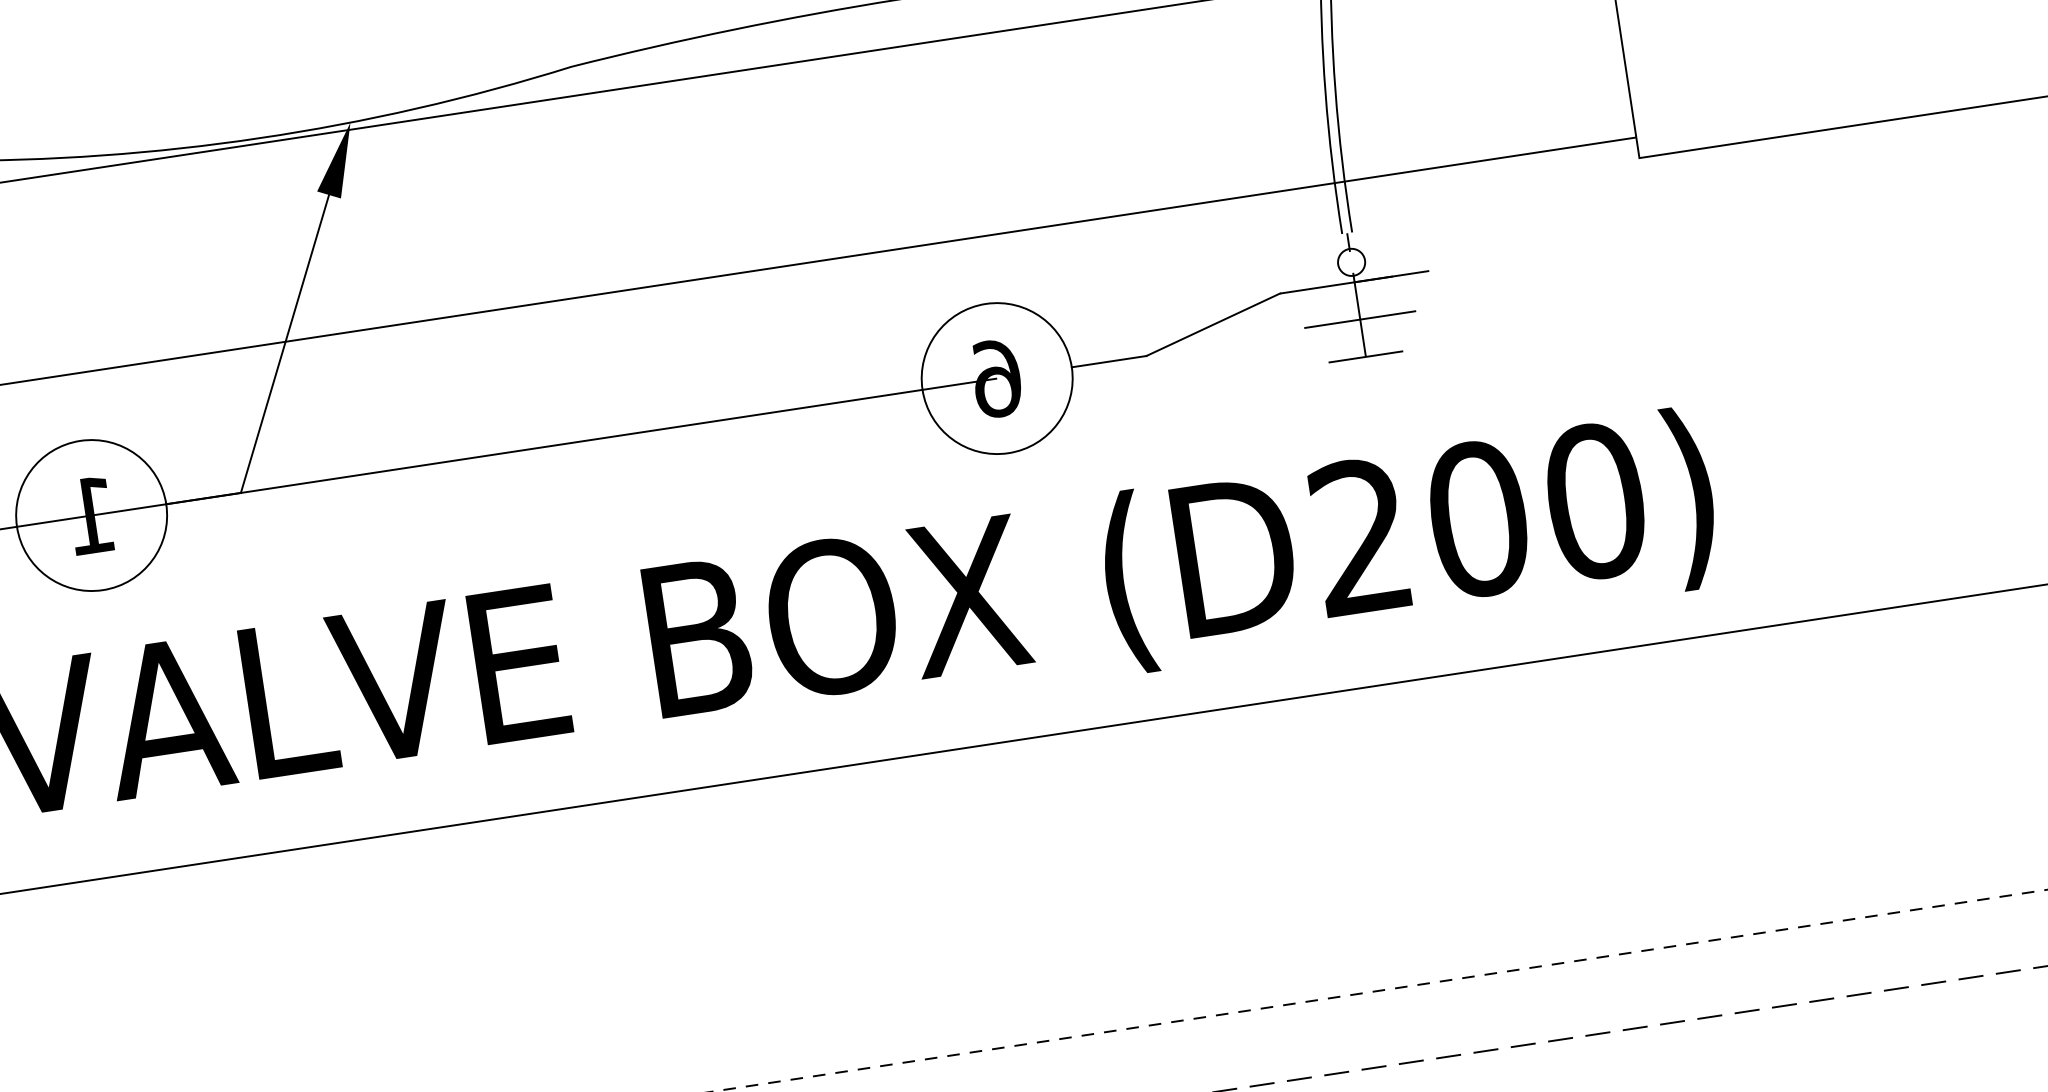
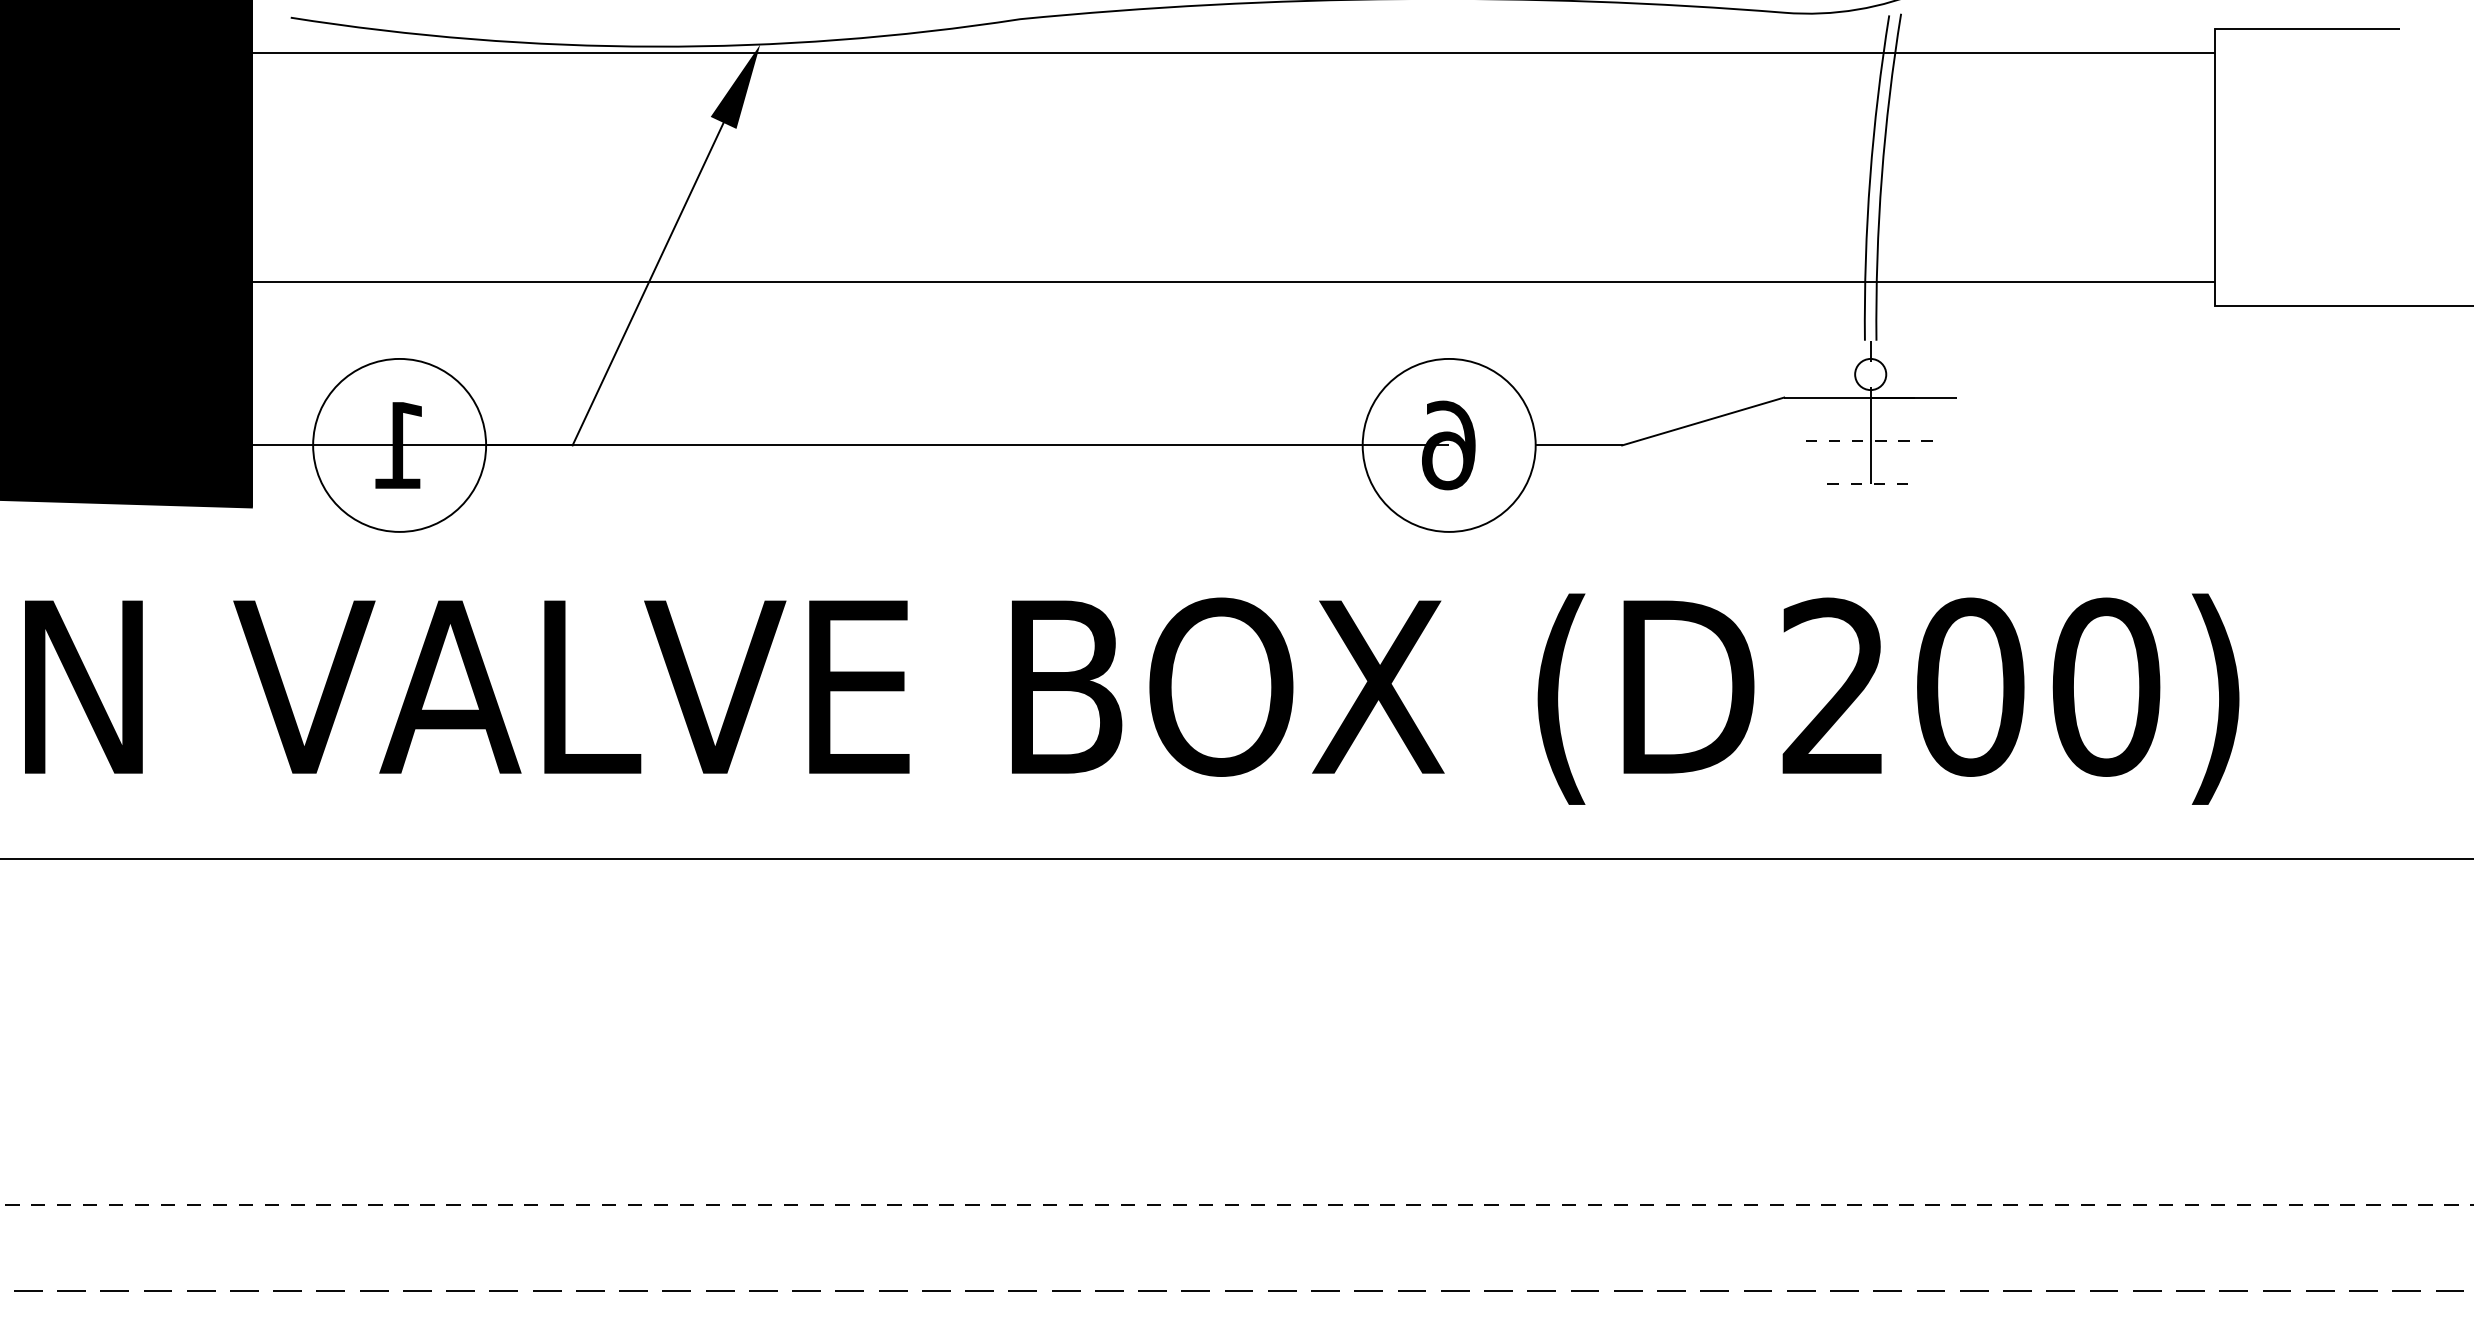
line: (1360, 319) -> (1870, 440), solid -> dashed
line: (1365, 357) -> (1870, 484), solid -> dashed

